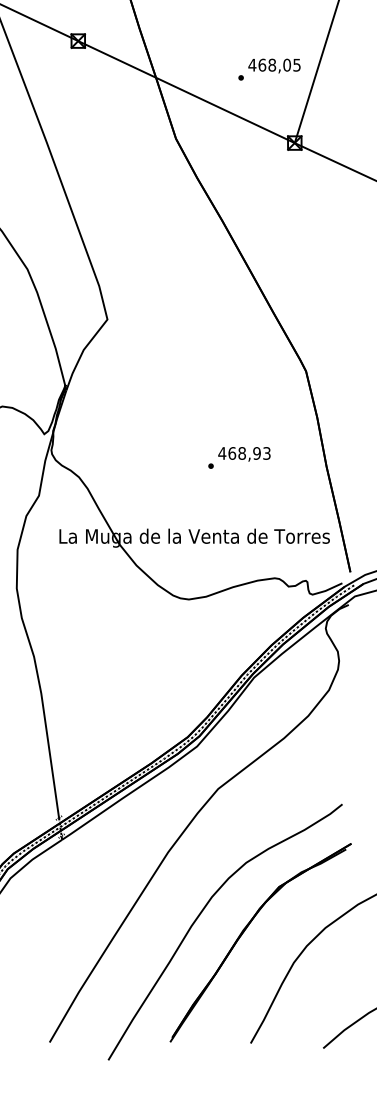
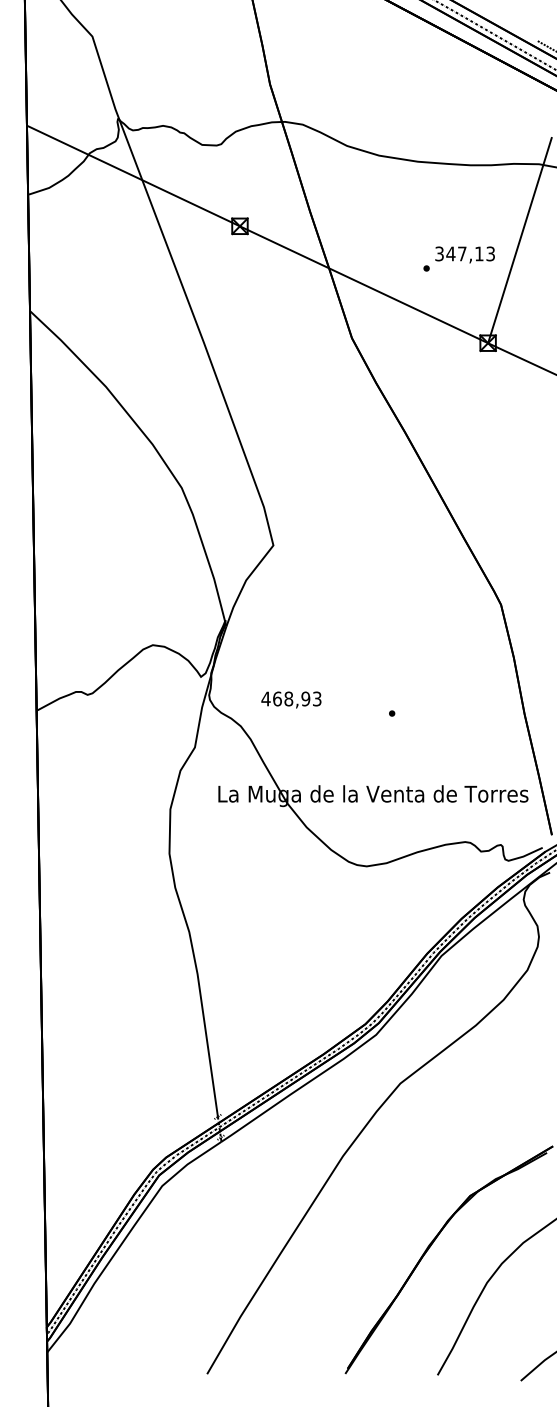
text: (274, 64) -> (464, 253), 468,05 -> 347,13
text: (244, 453) -> (291, 699), moved
curve: (200, 914) -> (380, 1227), removed

